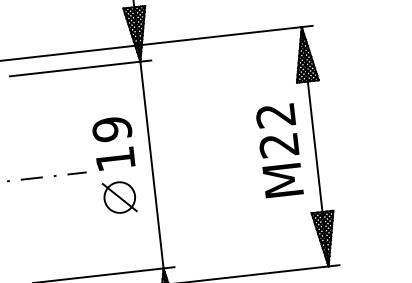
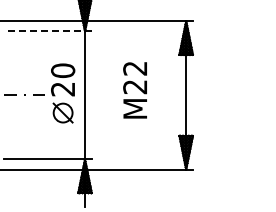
line: (79, 68) -> (47, 31), solid -> dashed
text: (114, 143) -> (63, 79), 19 -> 20
text: (278, 151) -> (134, 90), moved

